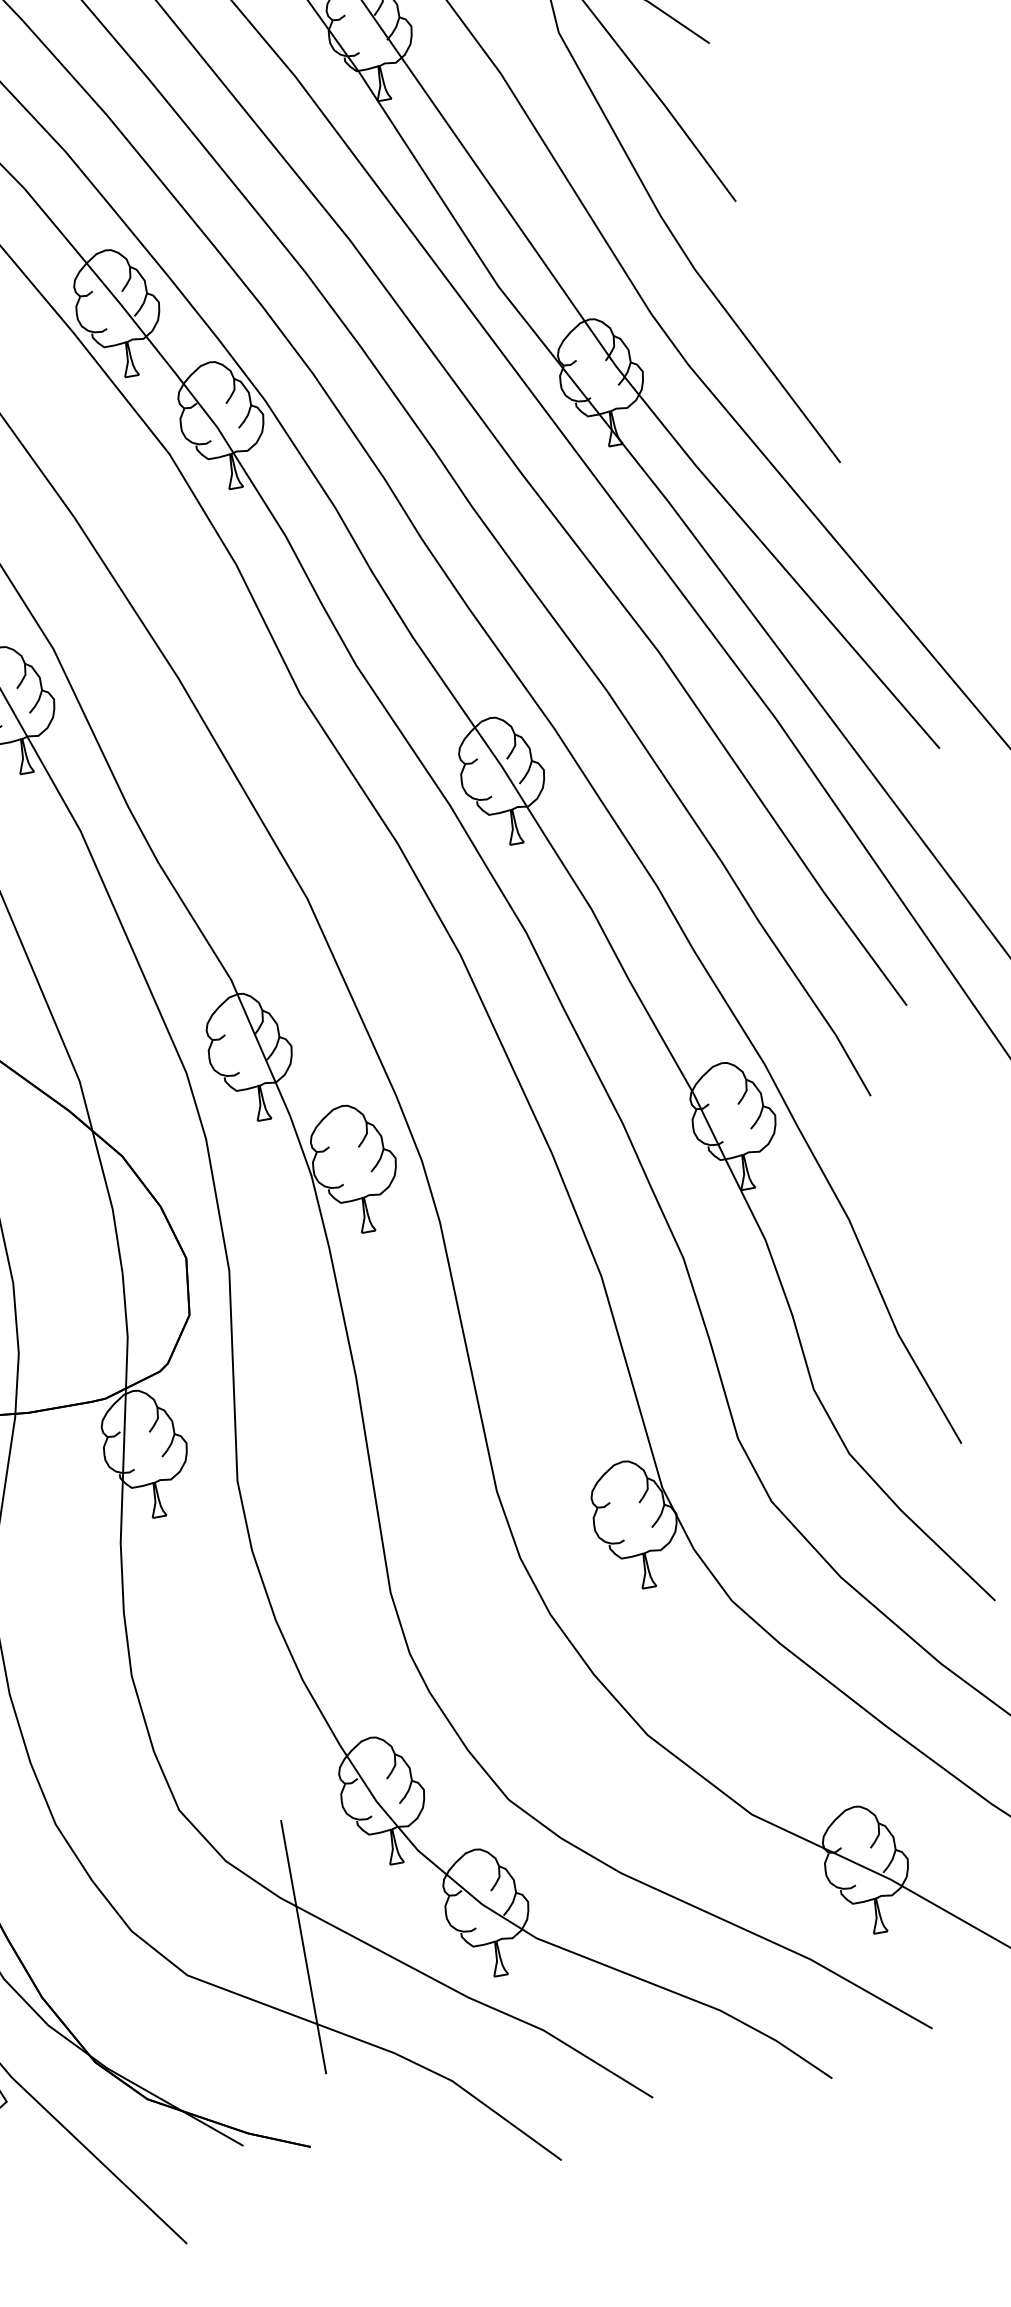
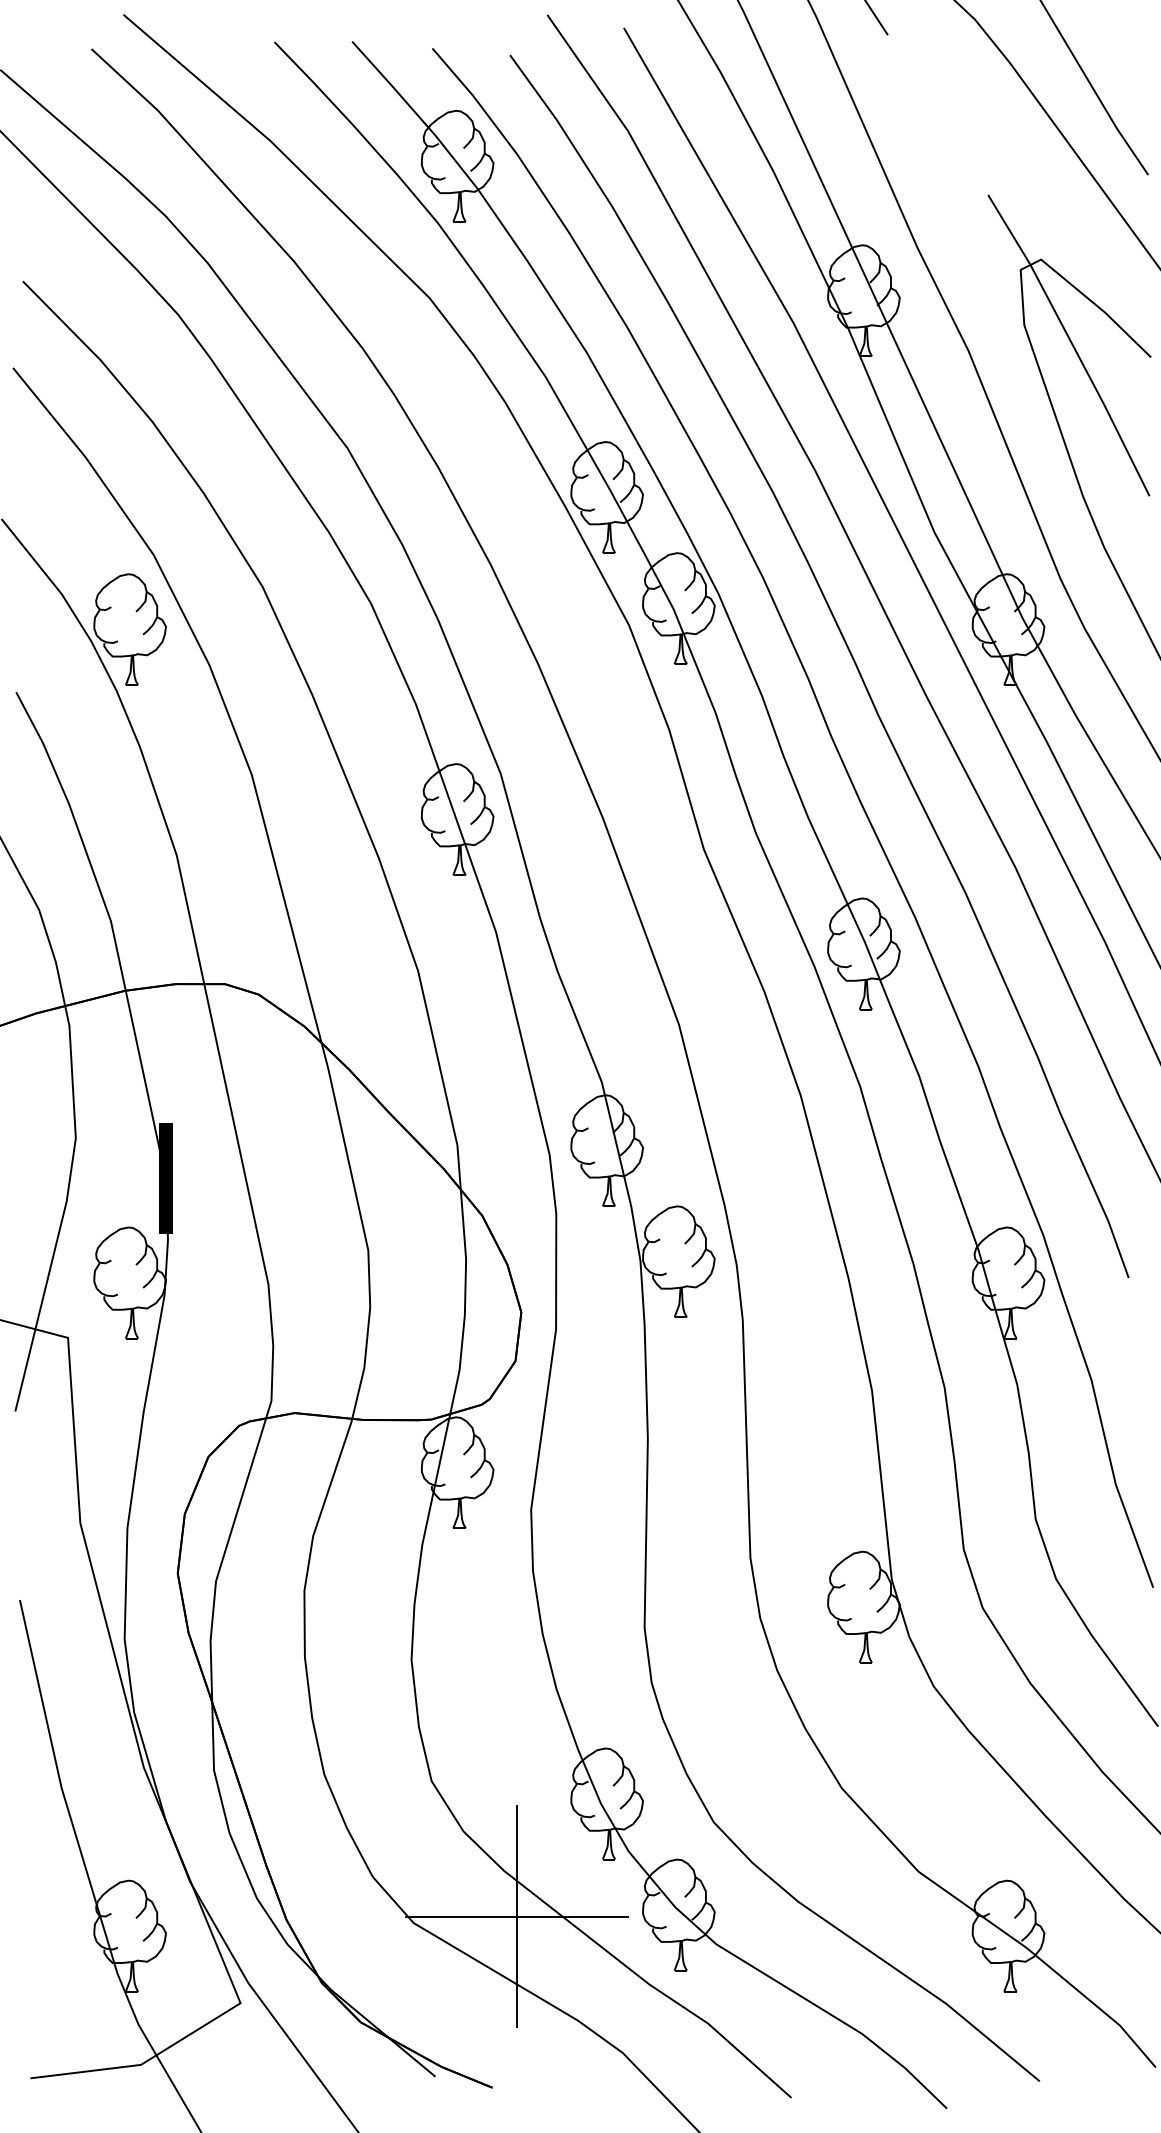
line: (303, 1947) -> (516, 1916), added

